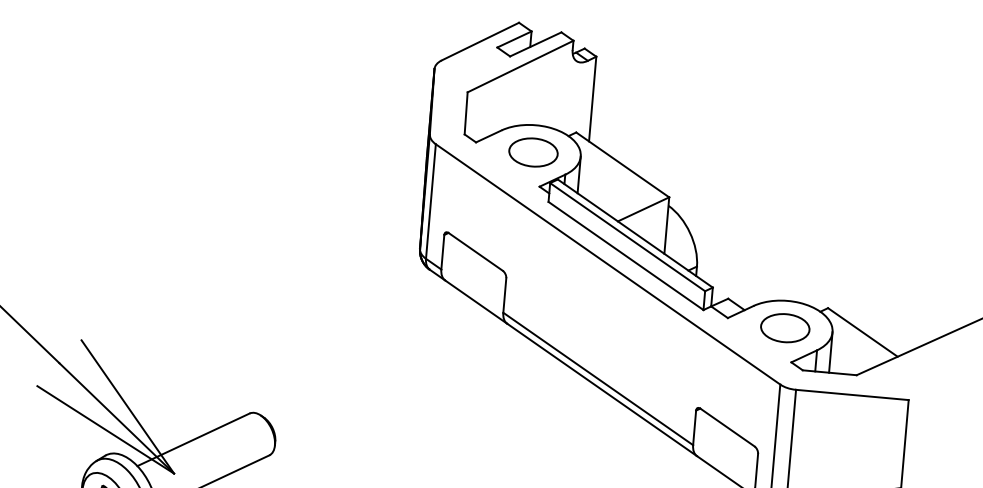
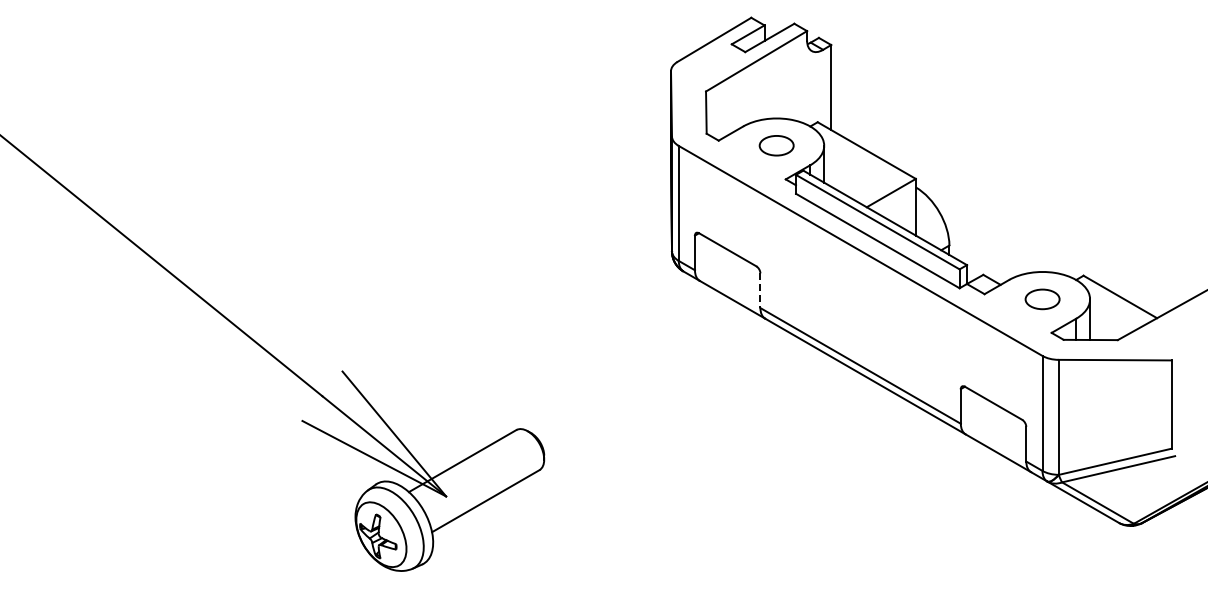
part: (533, 152) -> (776, 145), size x0.7
line: (504, 296) -> (760, 291), solid -> dashed
part: (785, 328) -> (1042, 299), size x0.7

